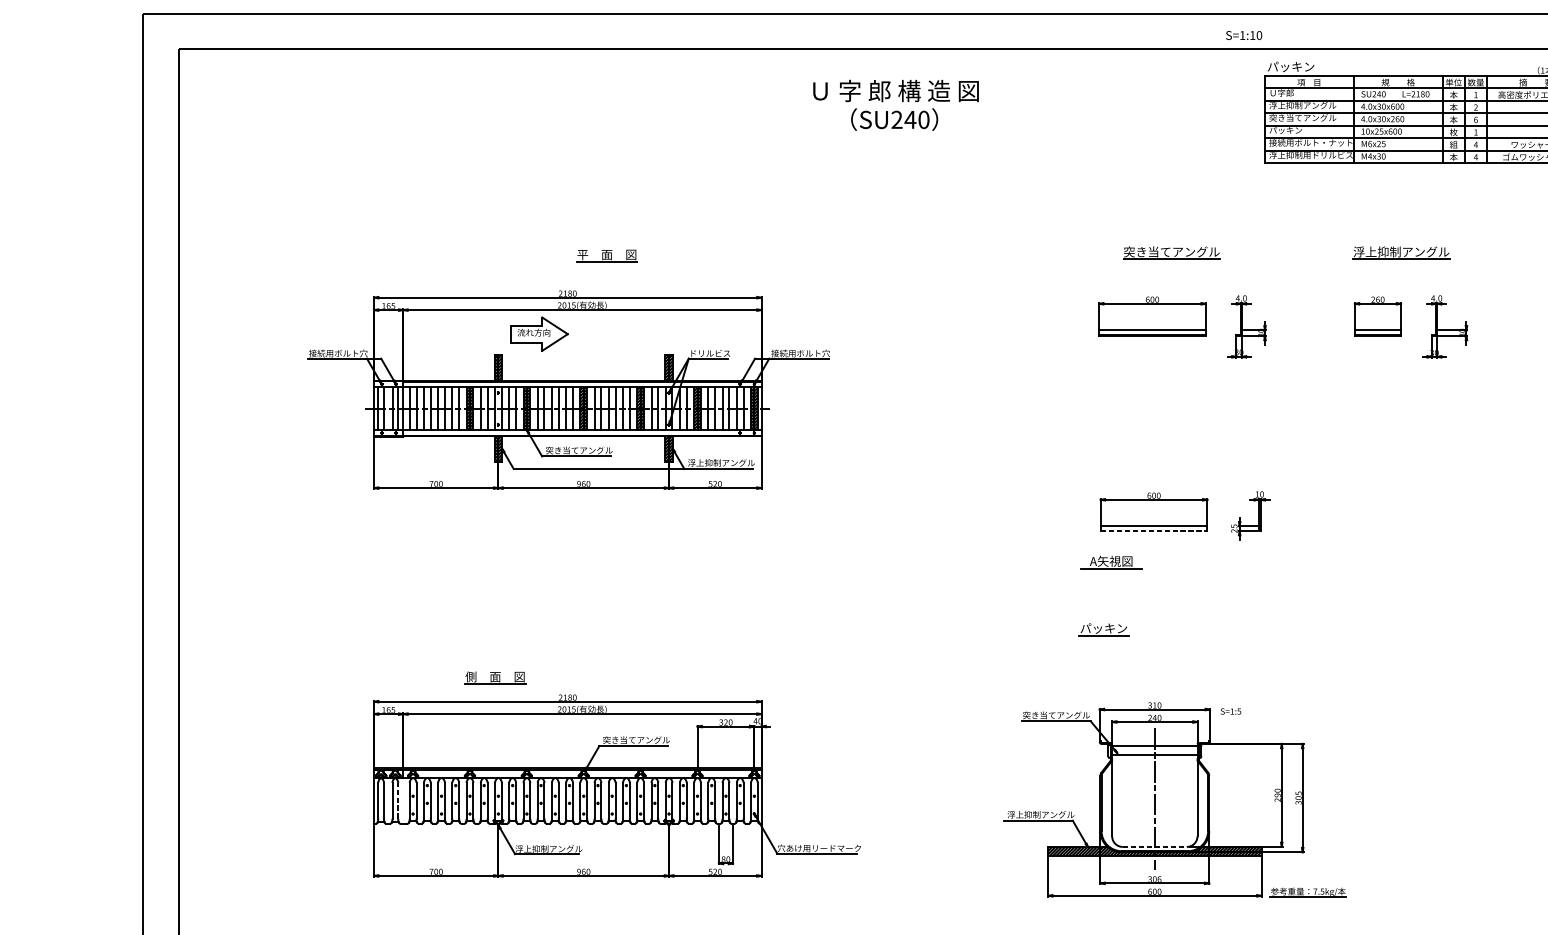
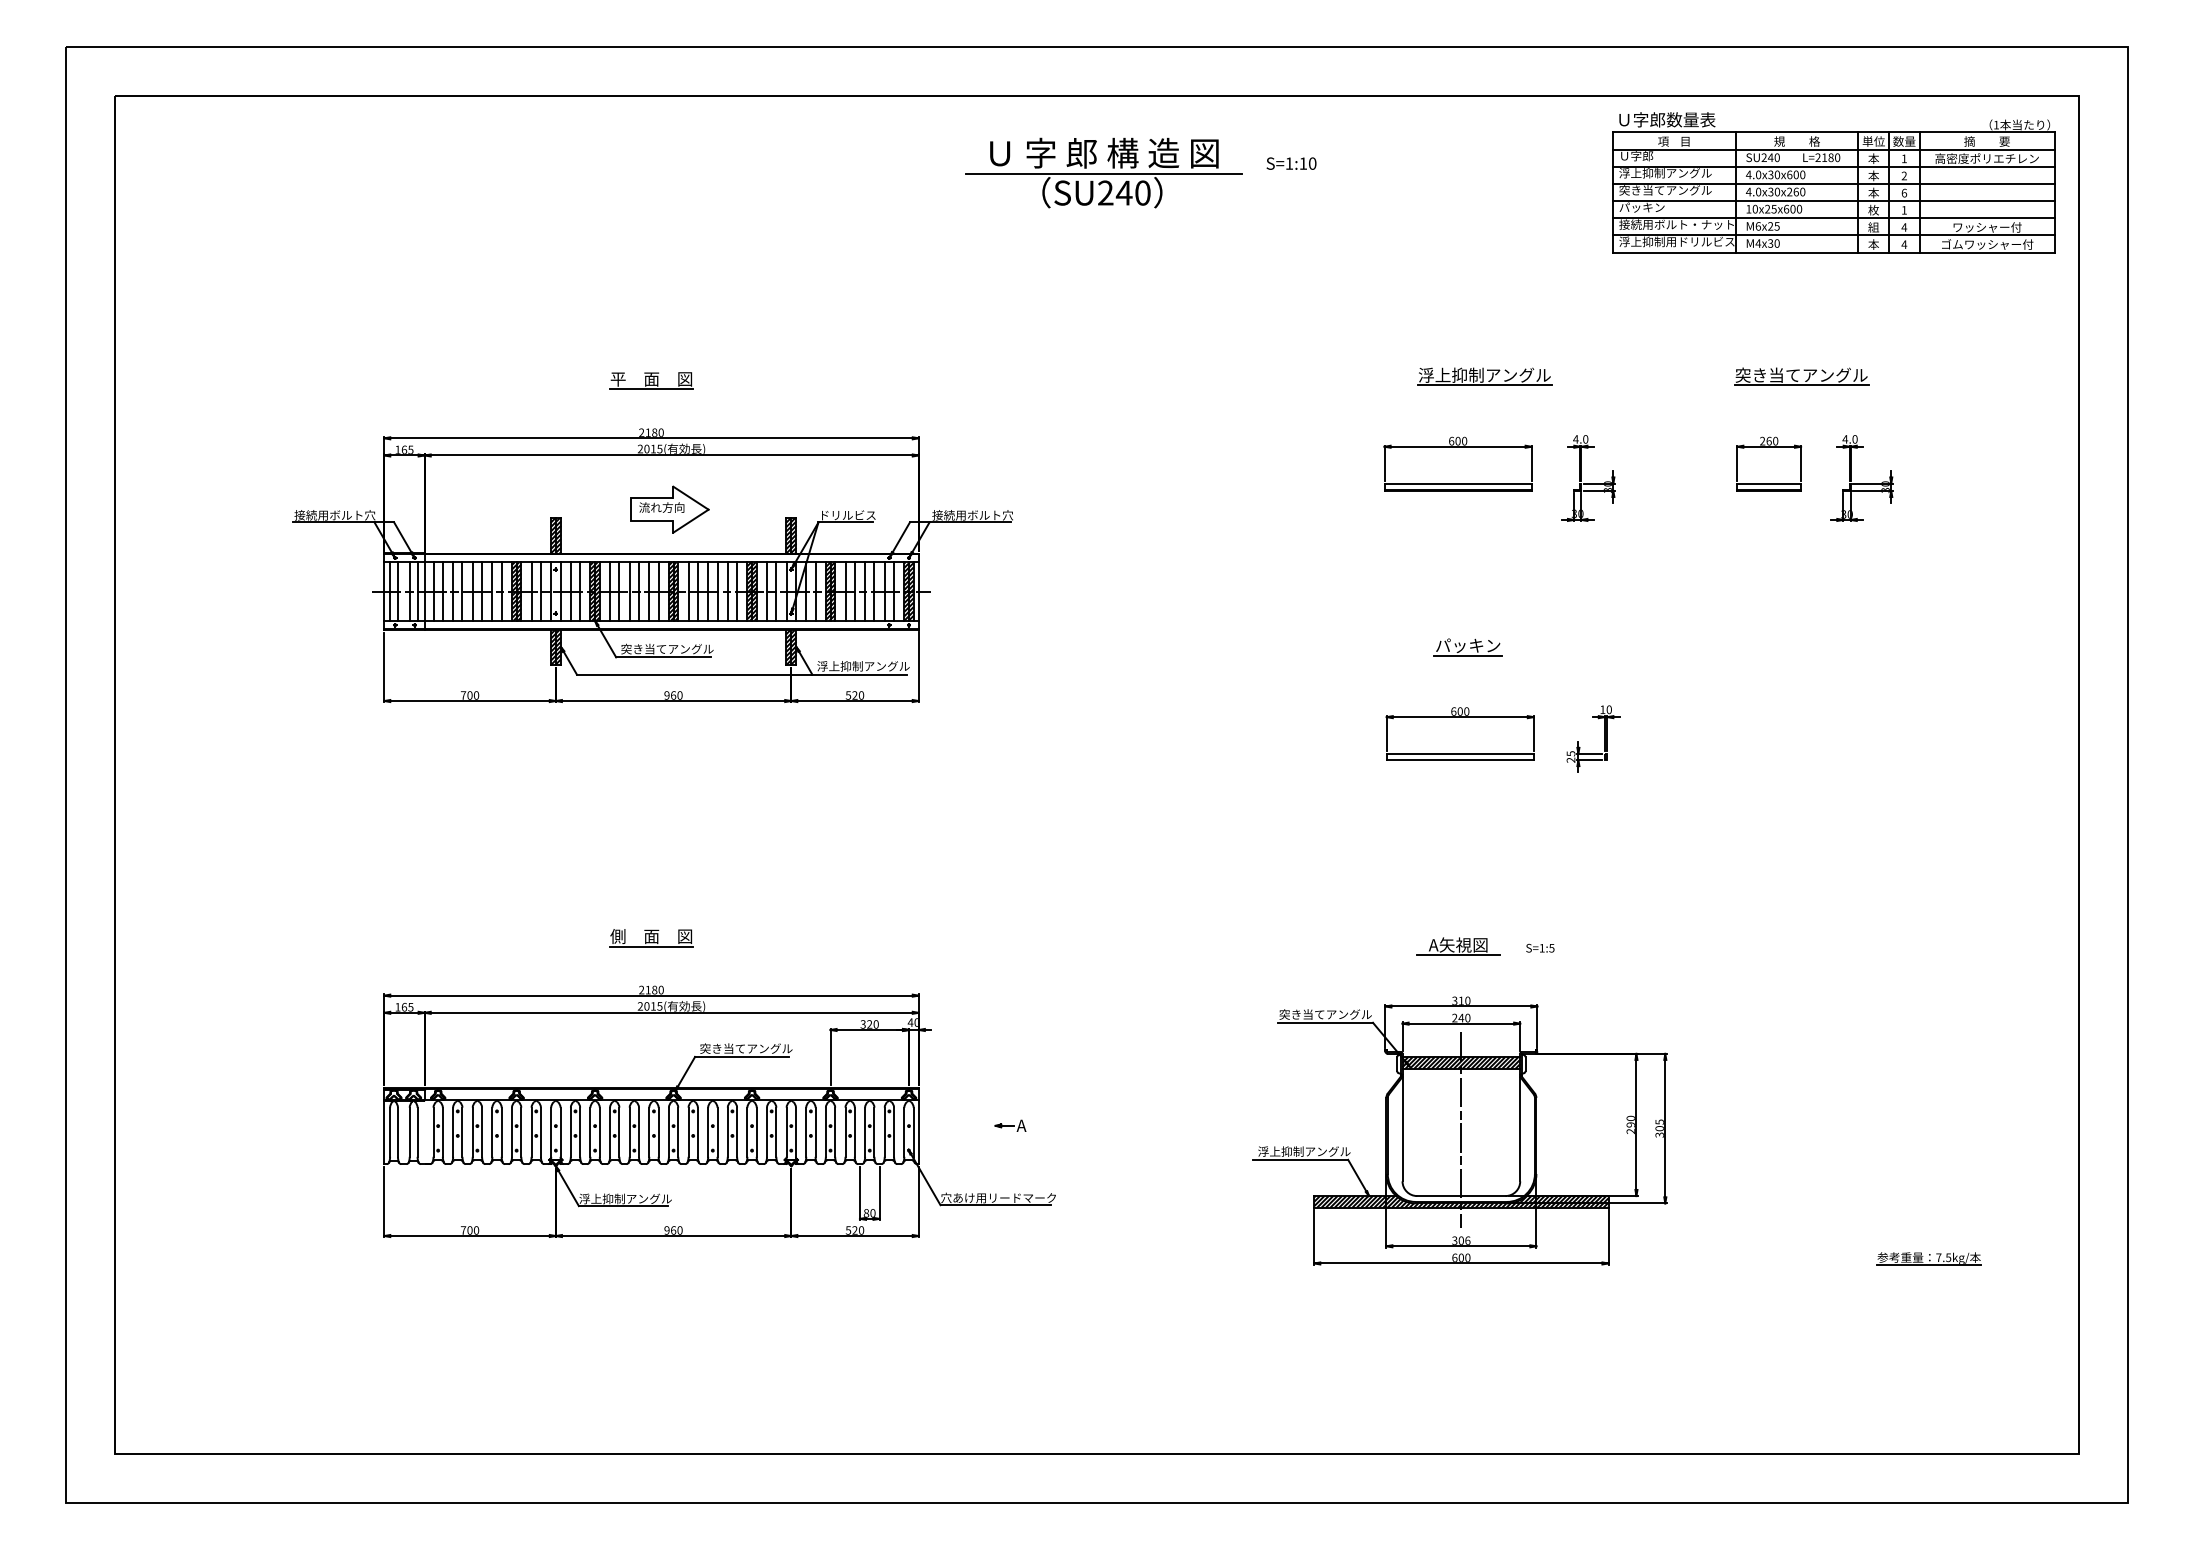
text: (1244, 35) -> (1291, 163), moved
text: (1303, 66) -> (1666, 119), パッキン -> Ｕ字郎数量表
line: (895, 105) -> (1103, 173), added
text: (1147, 251) -> (1451, 374), 突き当てアングル -> 浮上抑制アングル
text: (1376, 251) -> (1767, 374), 浮上抑制アングル -> 突き当てアングル
part: (606, 255) -> (651, 380), moved
part: (539, 334) -> (669, 509), moved
line: (1154, 531) -> (1460, 760), dashed -> solid
part: (1111, 562) -> (1458, 946), moved
part: (1103, 629) -> (1467, 647), moved
part: (495, 678) -> (651, 938), moved
text: (1231, 711) -> (1540, 947), moved
hatch: (1154, 750) -> (1461, 1062), added
part: (827, 795) -> (1010, 1125), added
line: (398, 800) -> (417, 1132), dashed -> solid
line: (1154, 847) -> (1461, 1196), dashed -> solid
part: (1307, 892) -> (1928, 1258), moved

